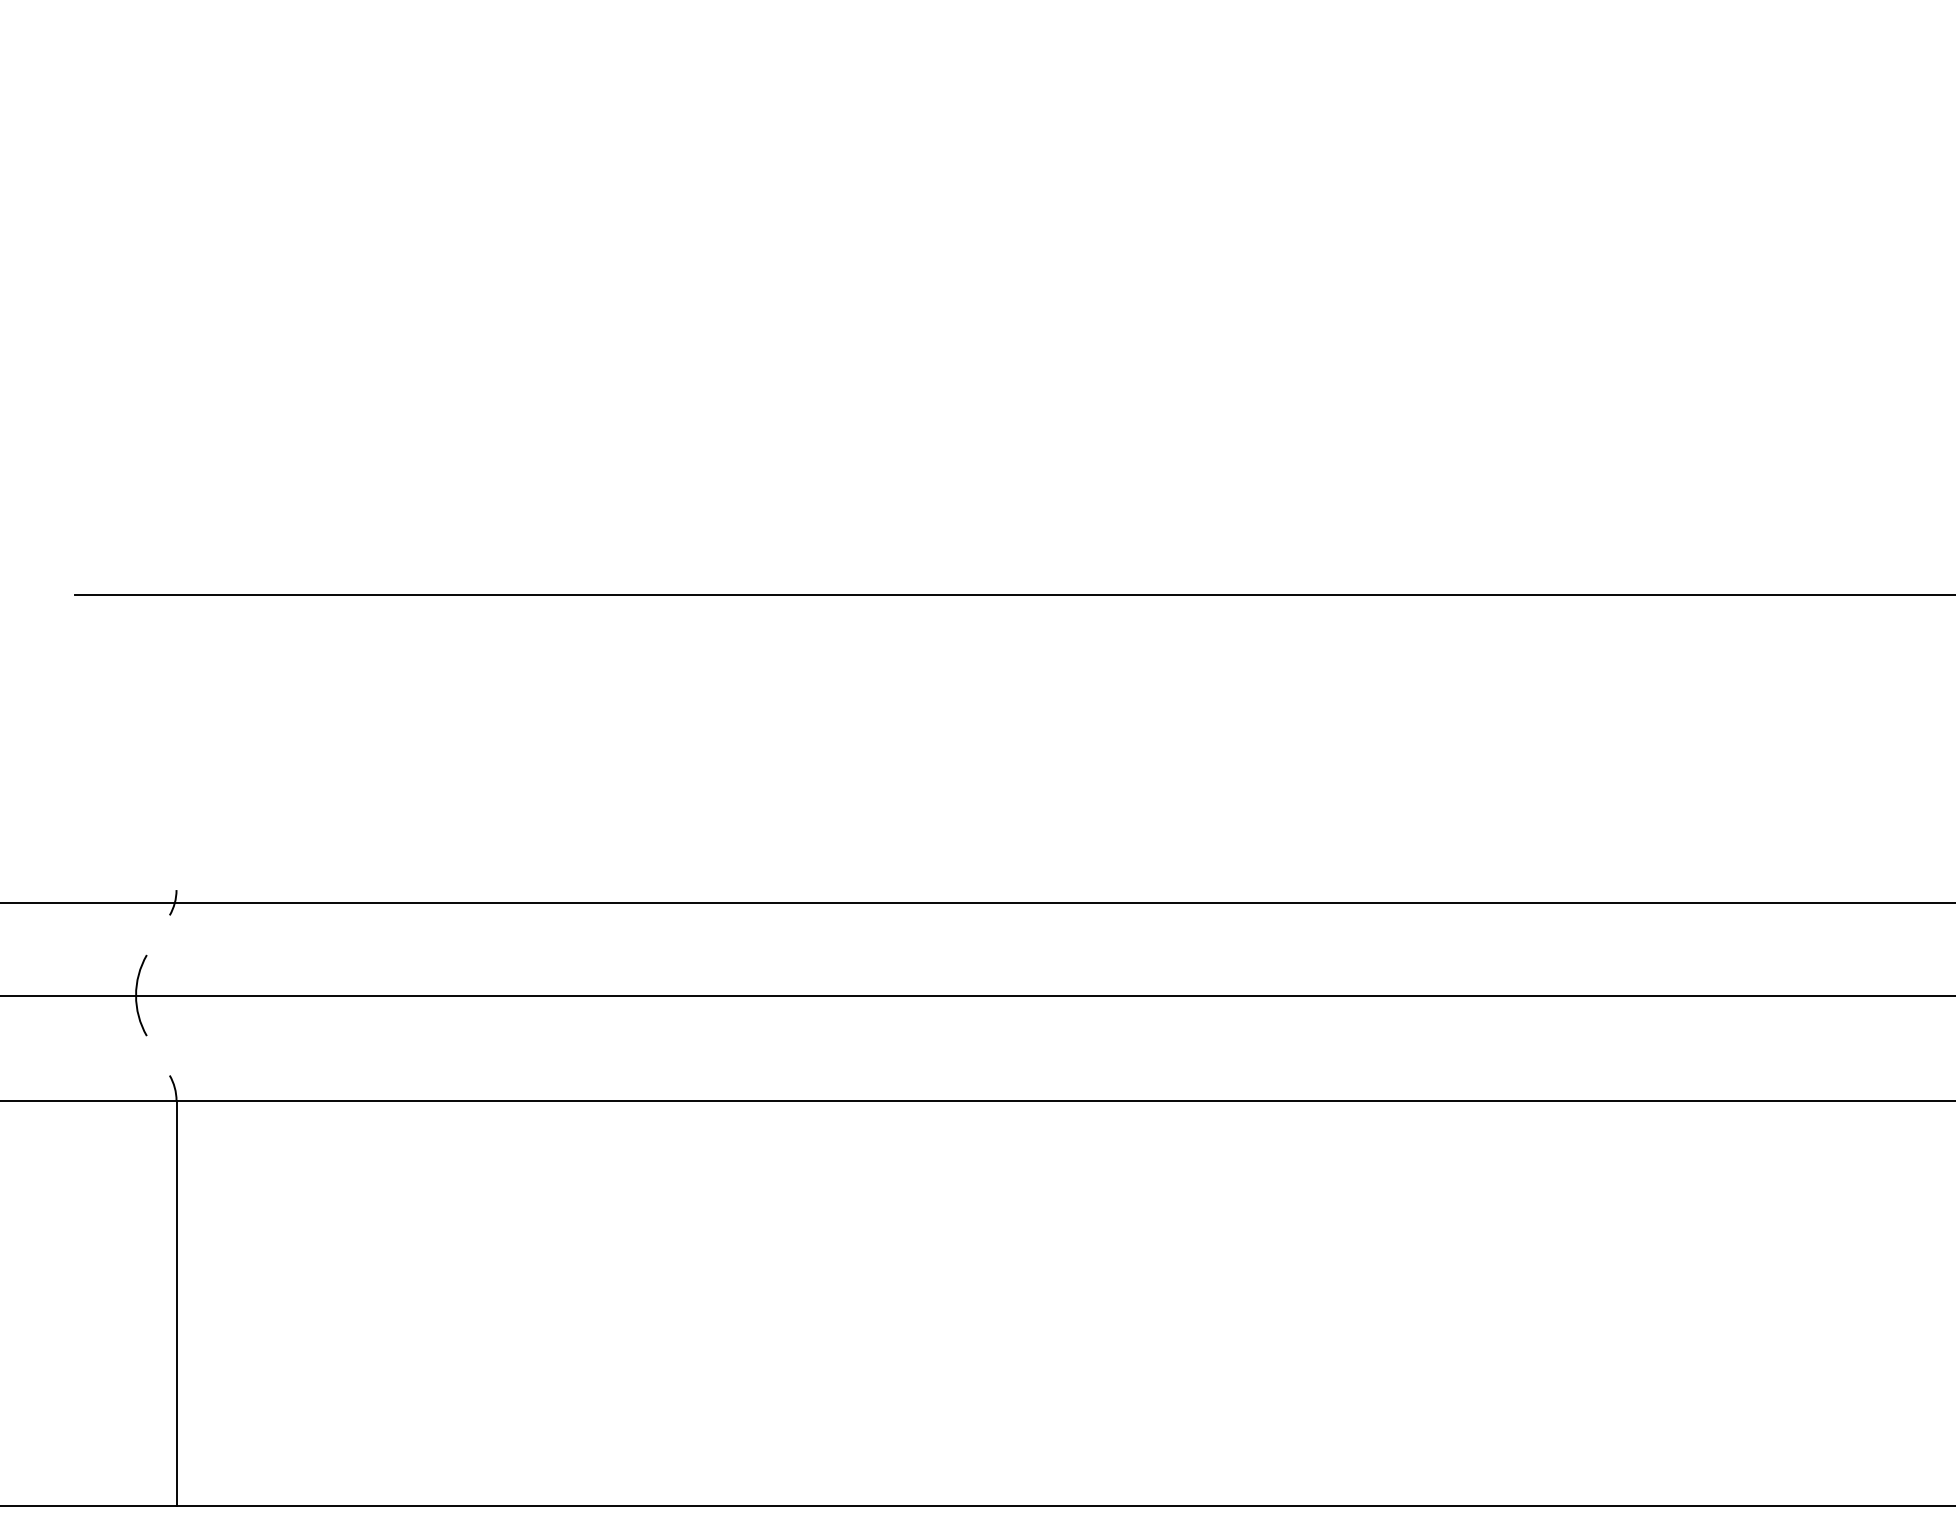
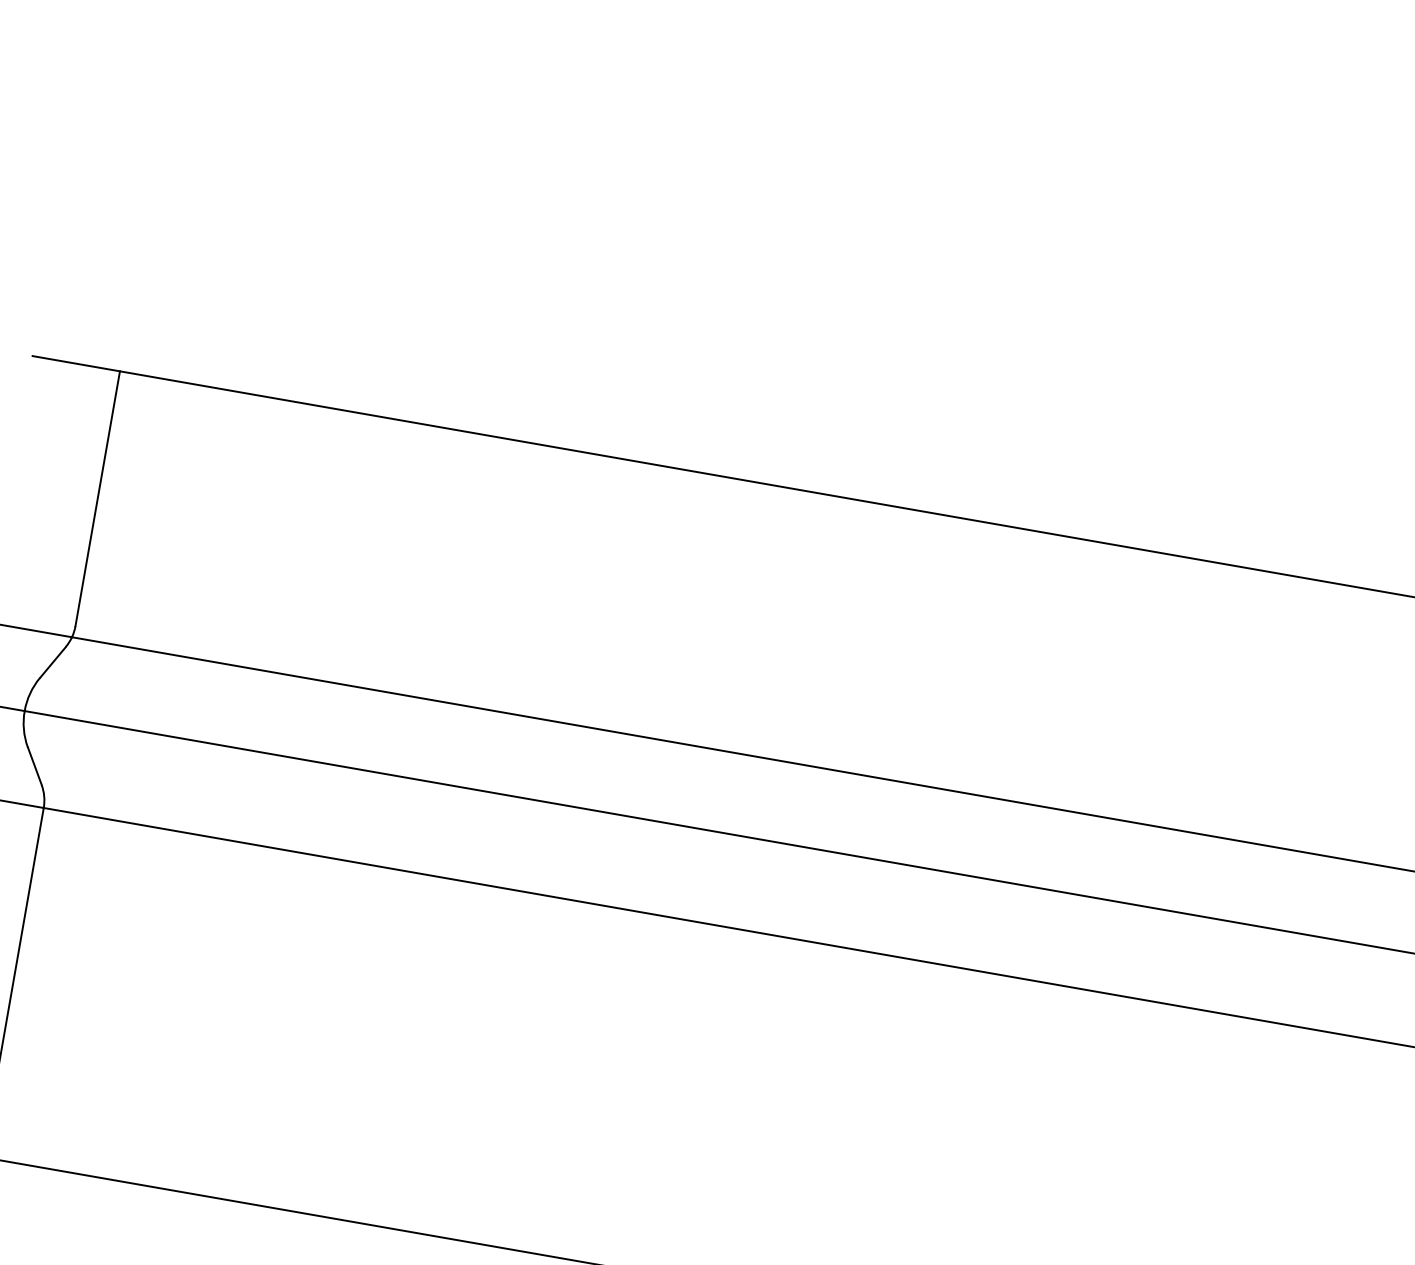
line: (176, 742) -> (97, 498), added
line: (157, 935) -> (52, 662), added
line: (157, 1055) -> (34, 766), added

